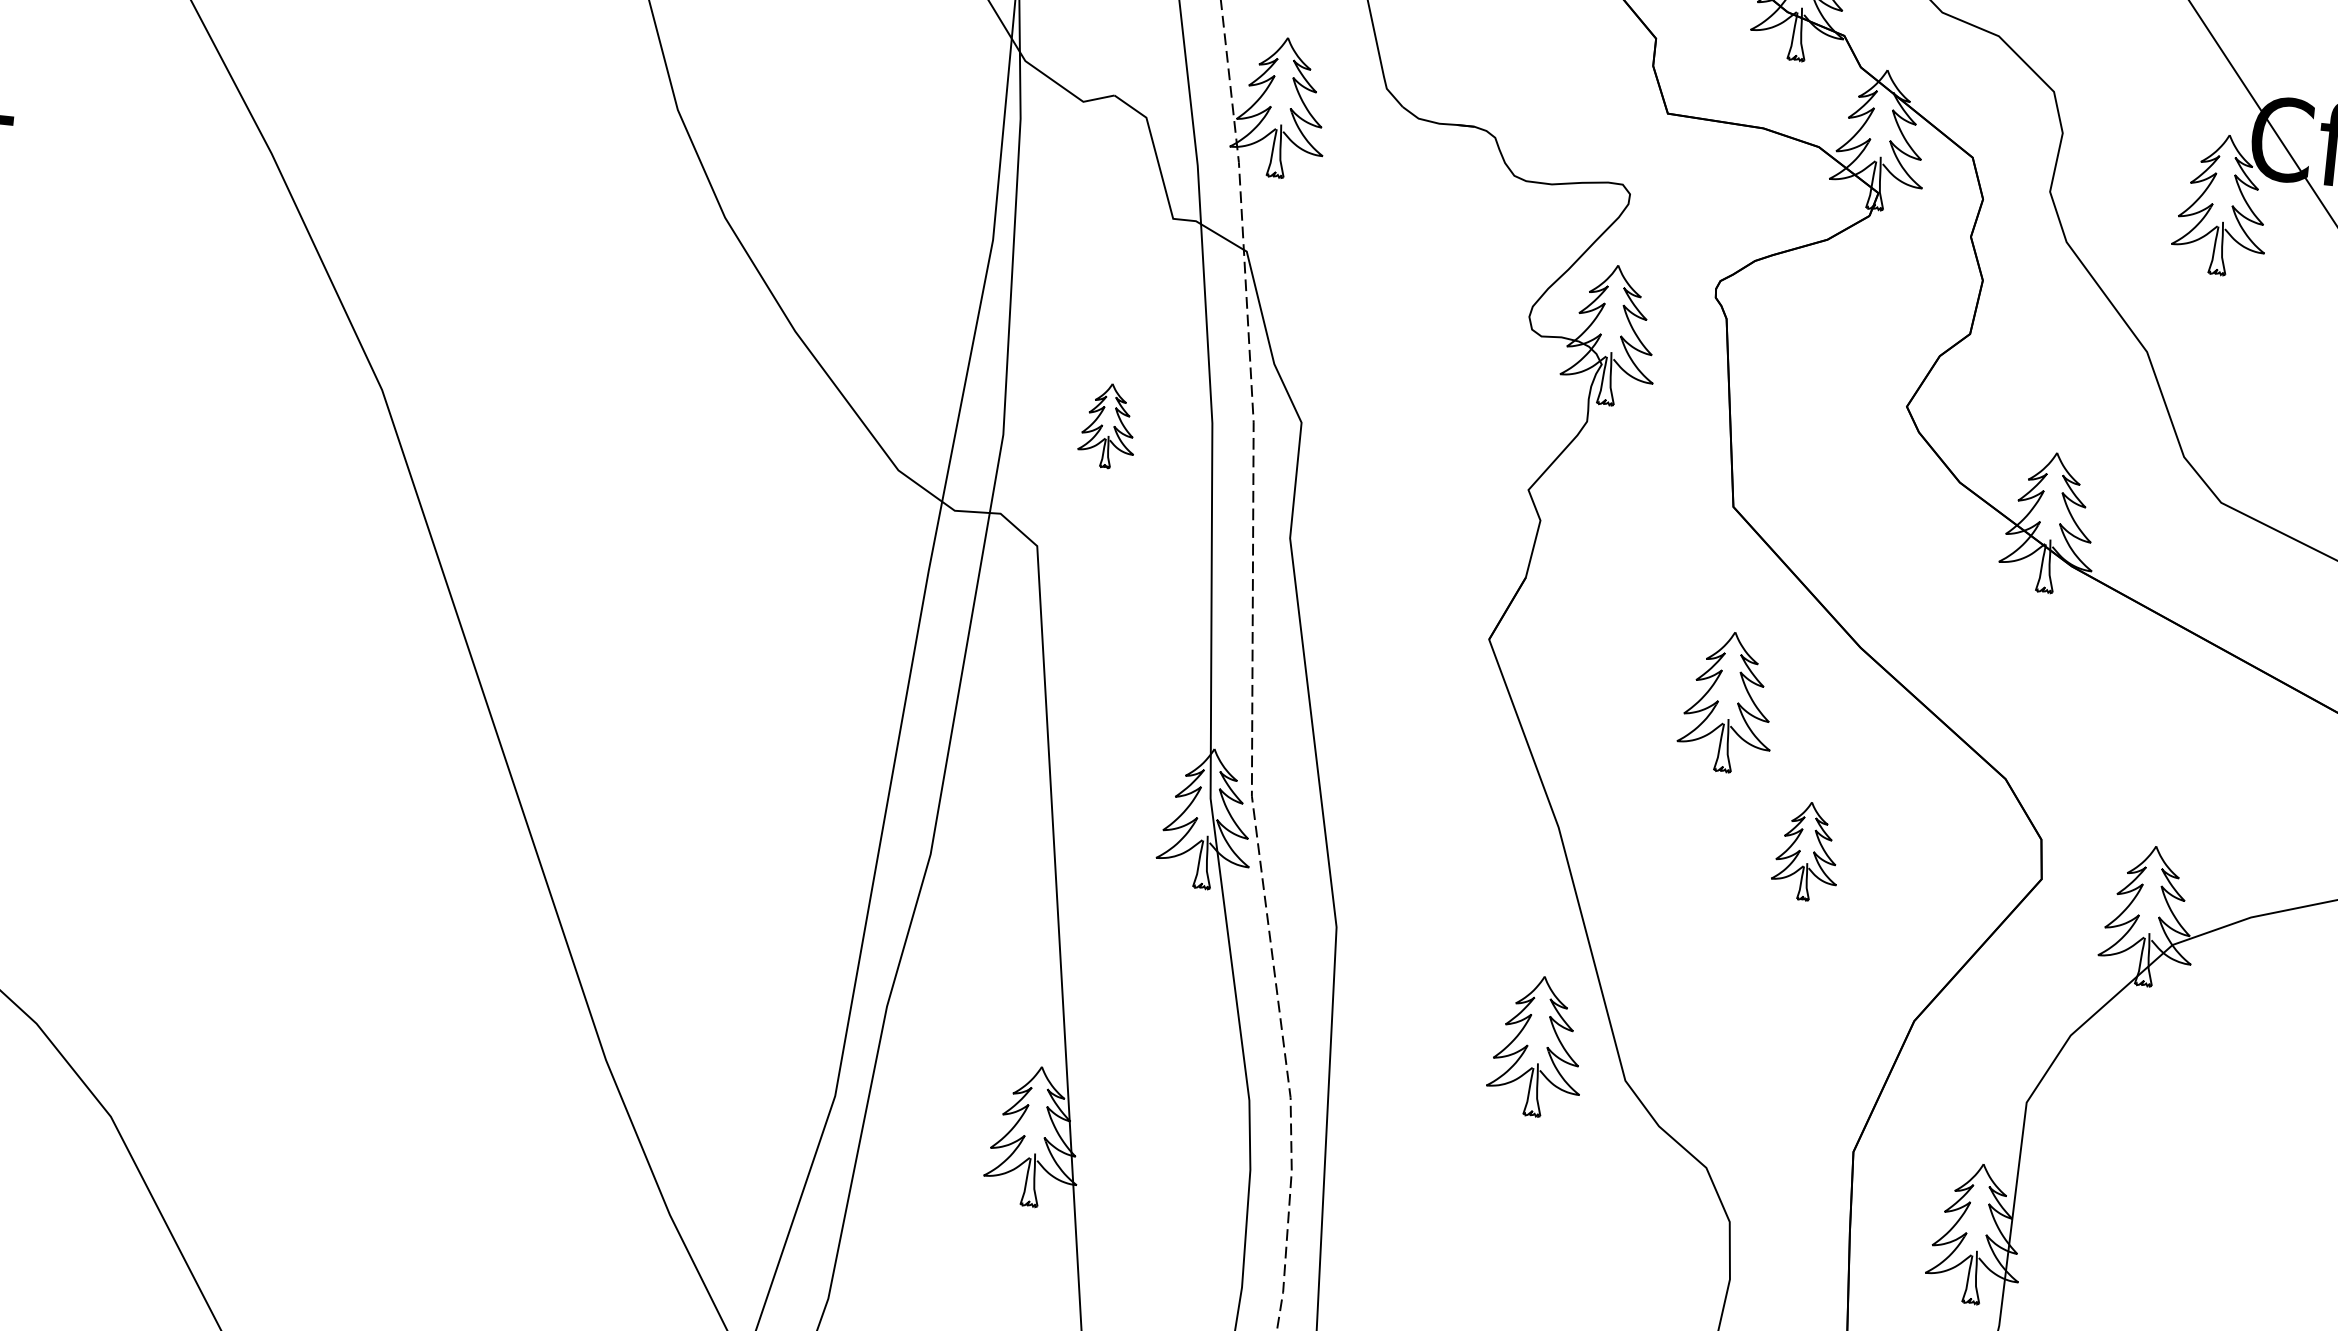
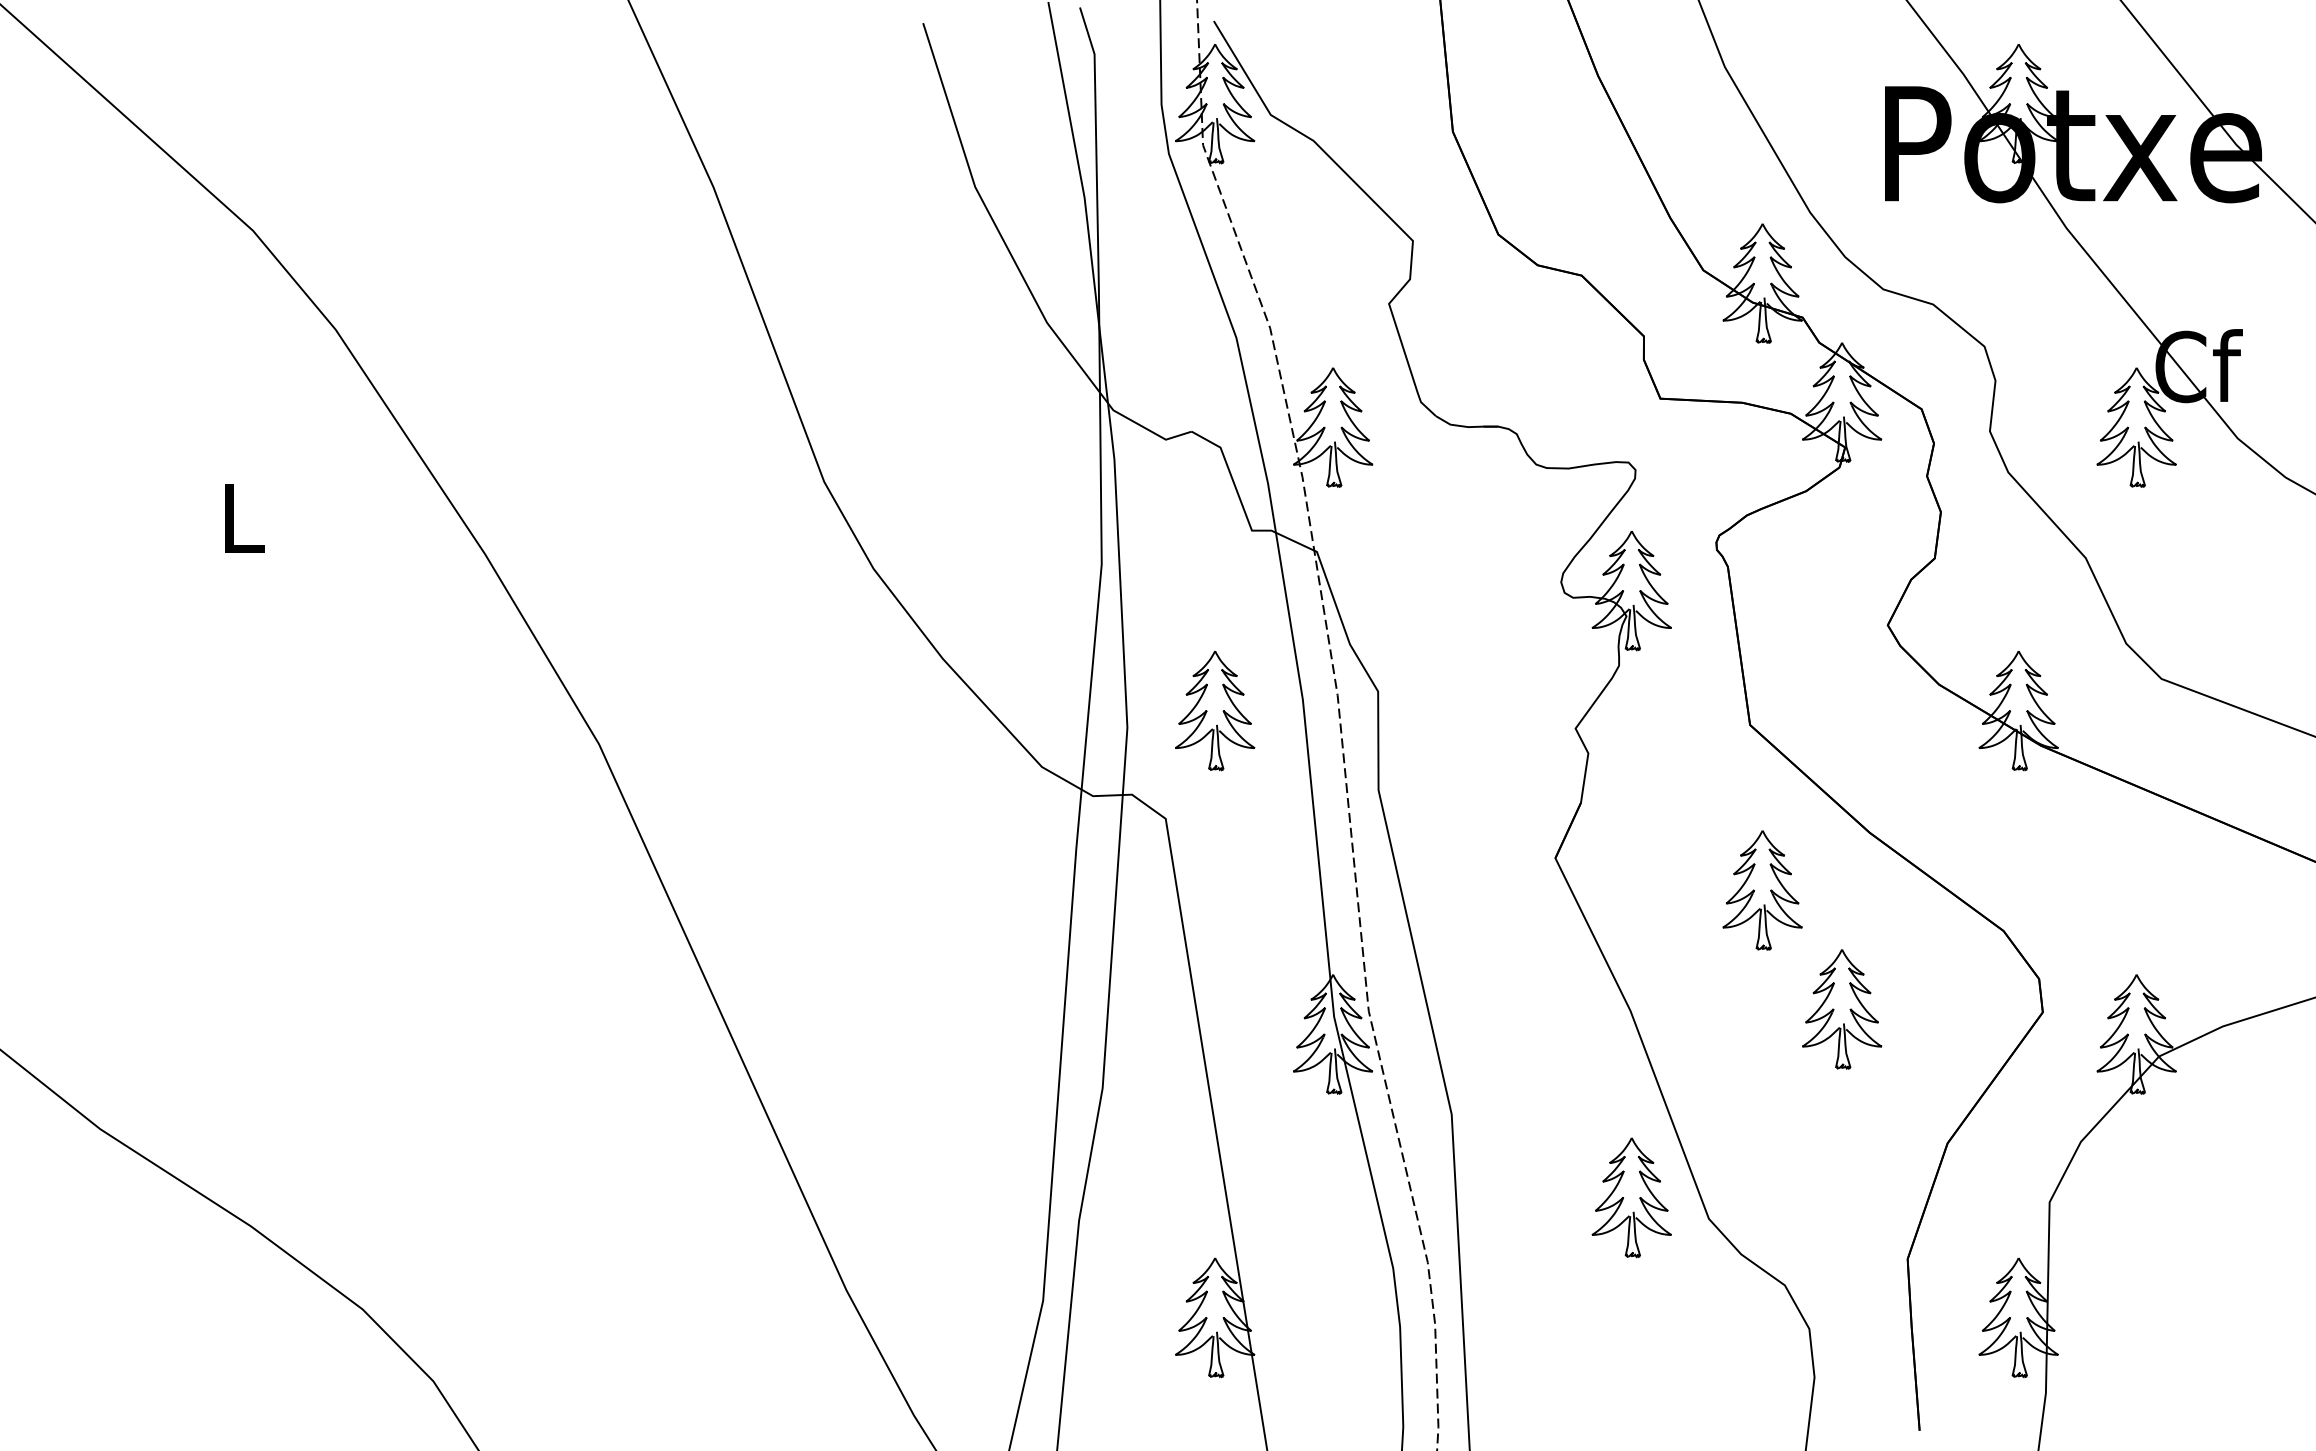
part: (1108, 426) -> (1215, 711), size x1.67
part: (1807, 851) -> (1842, 1009), size x1.43

